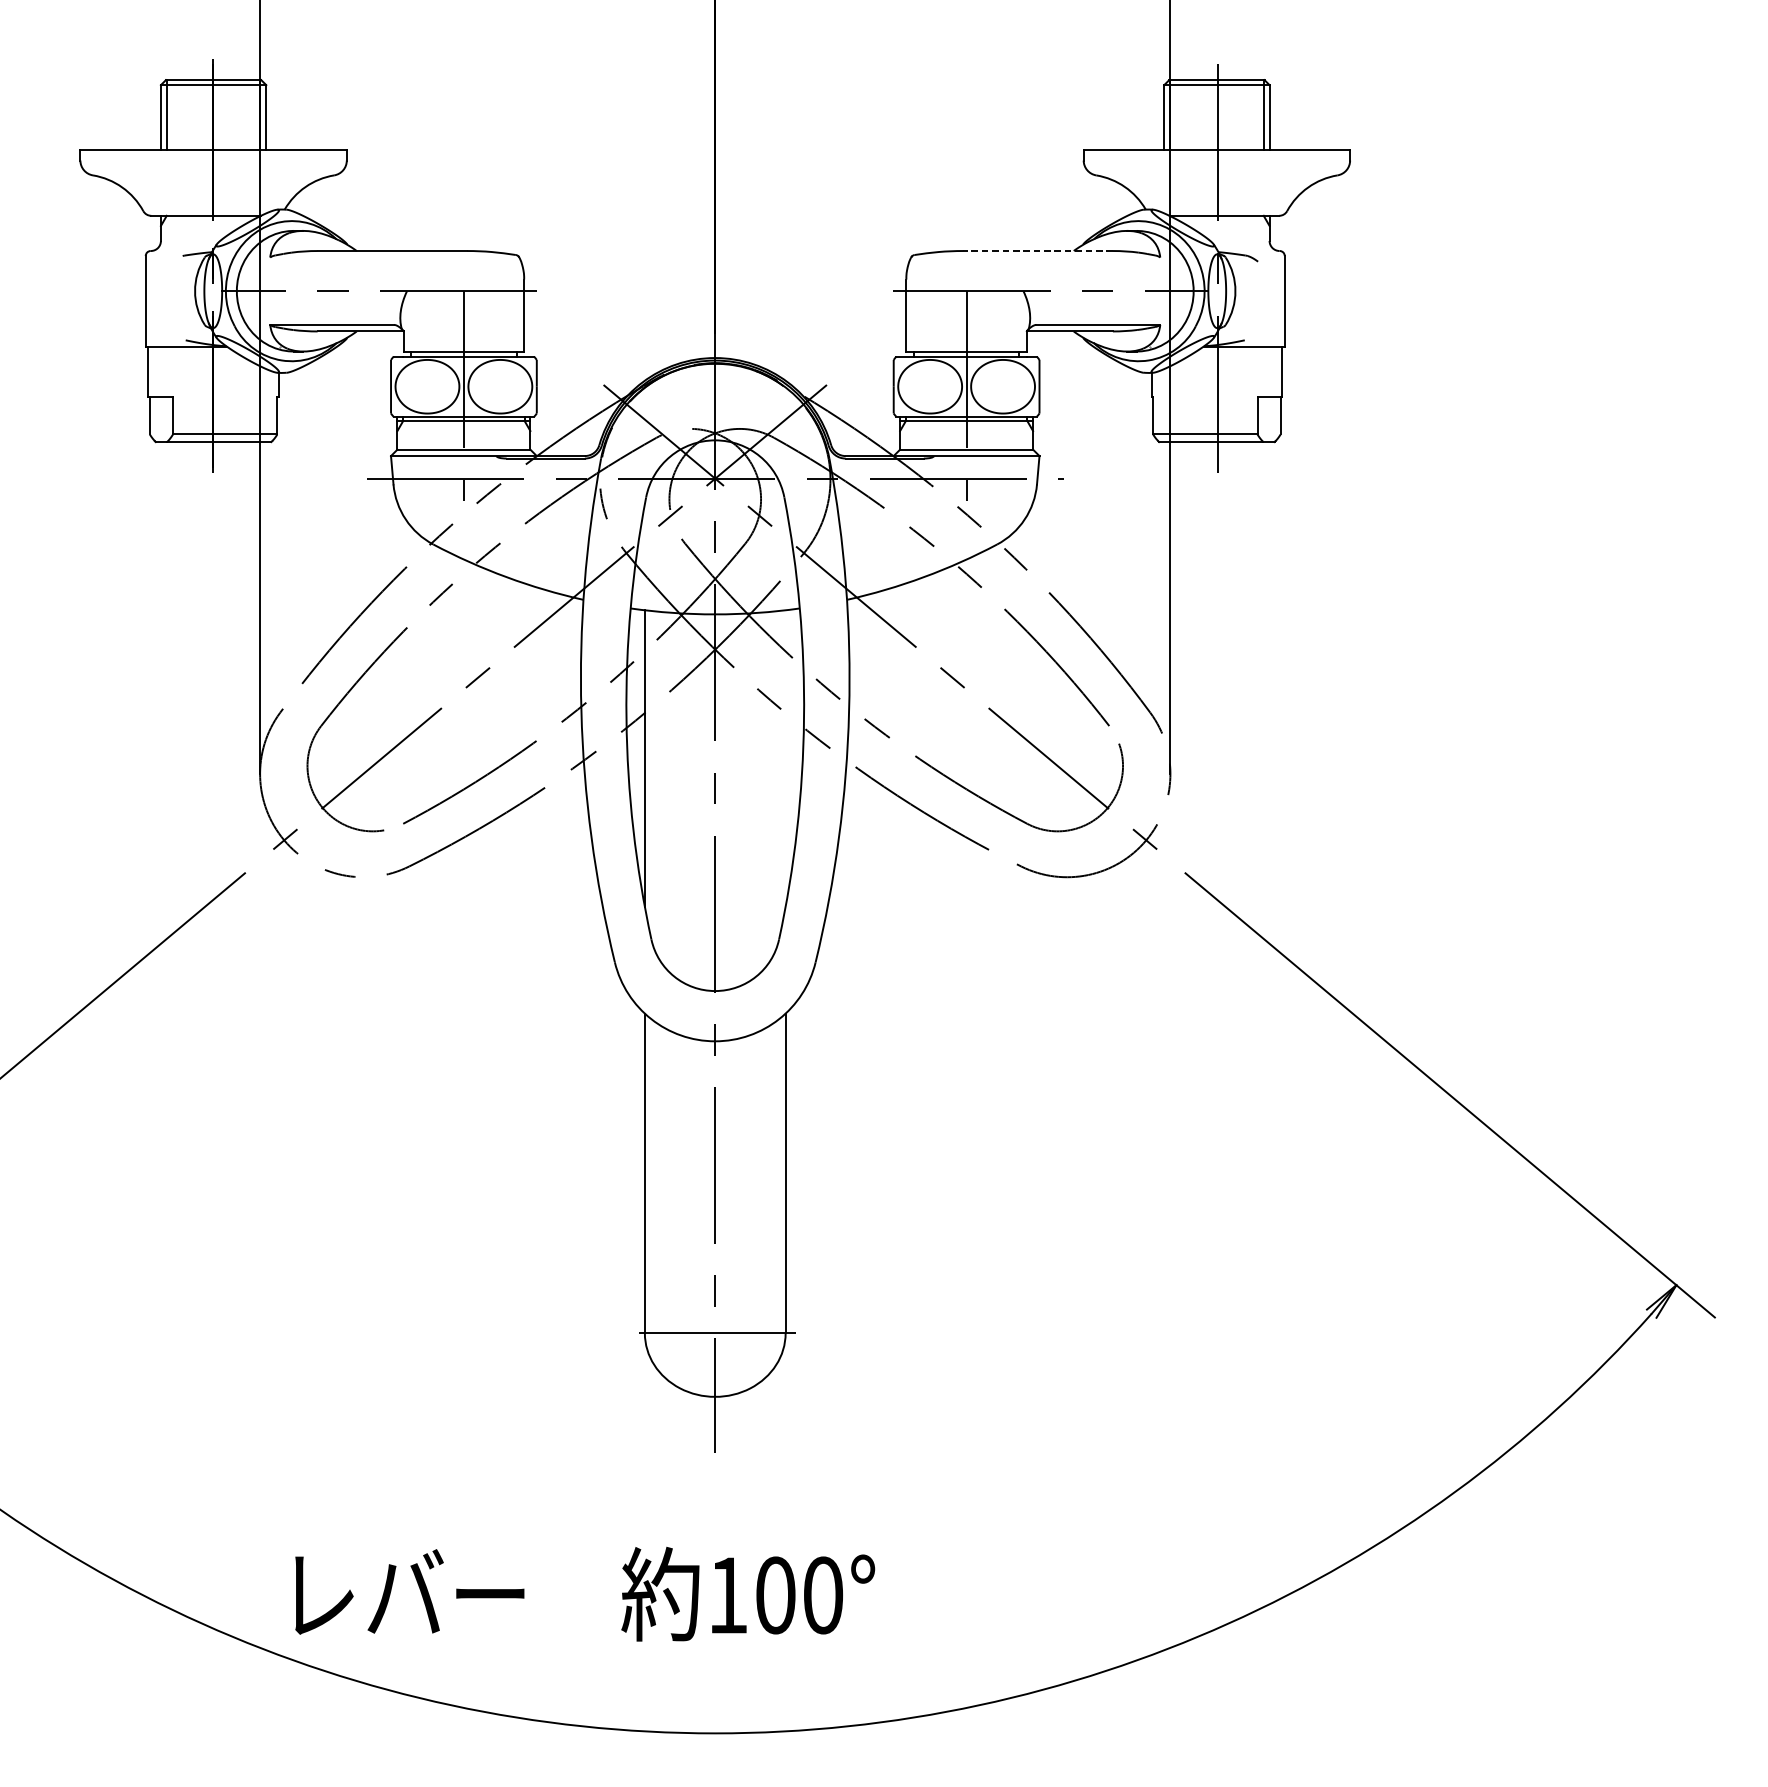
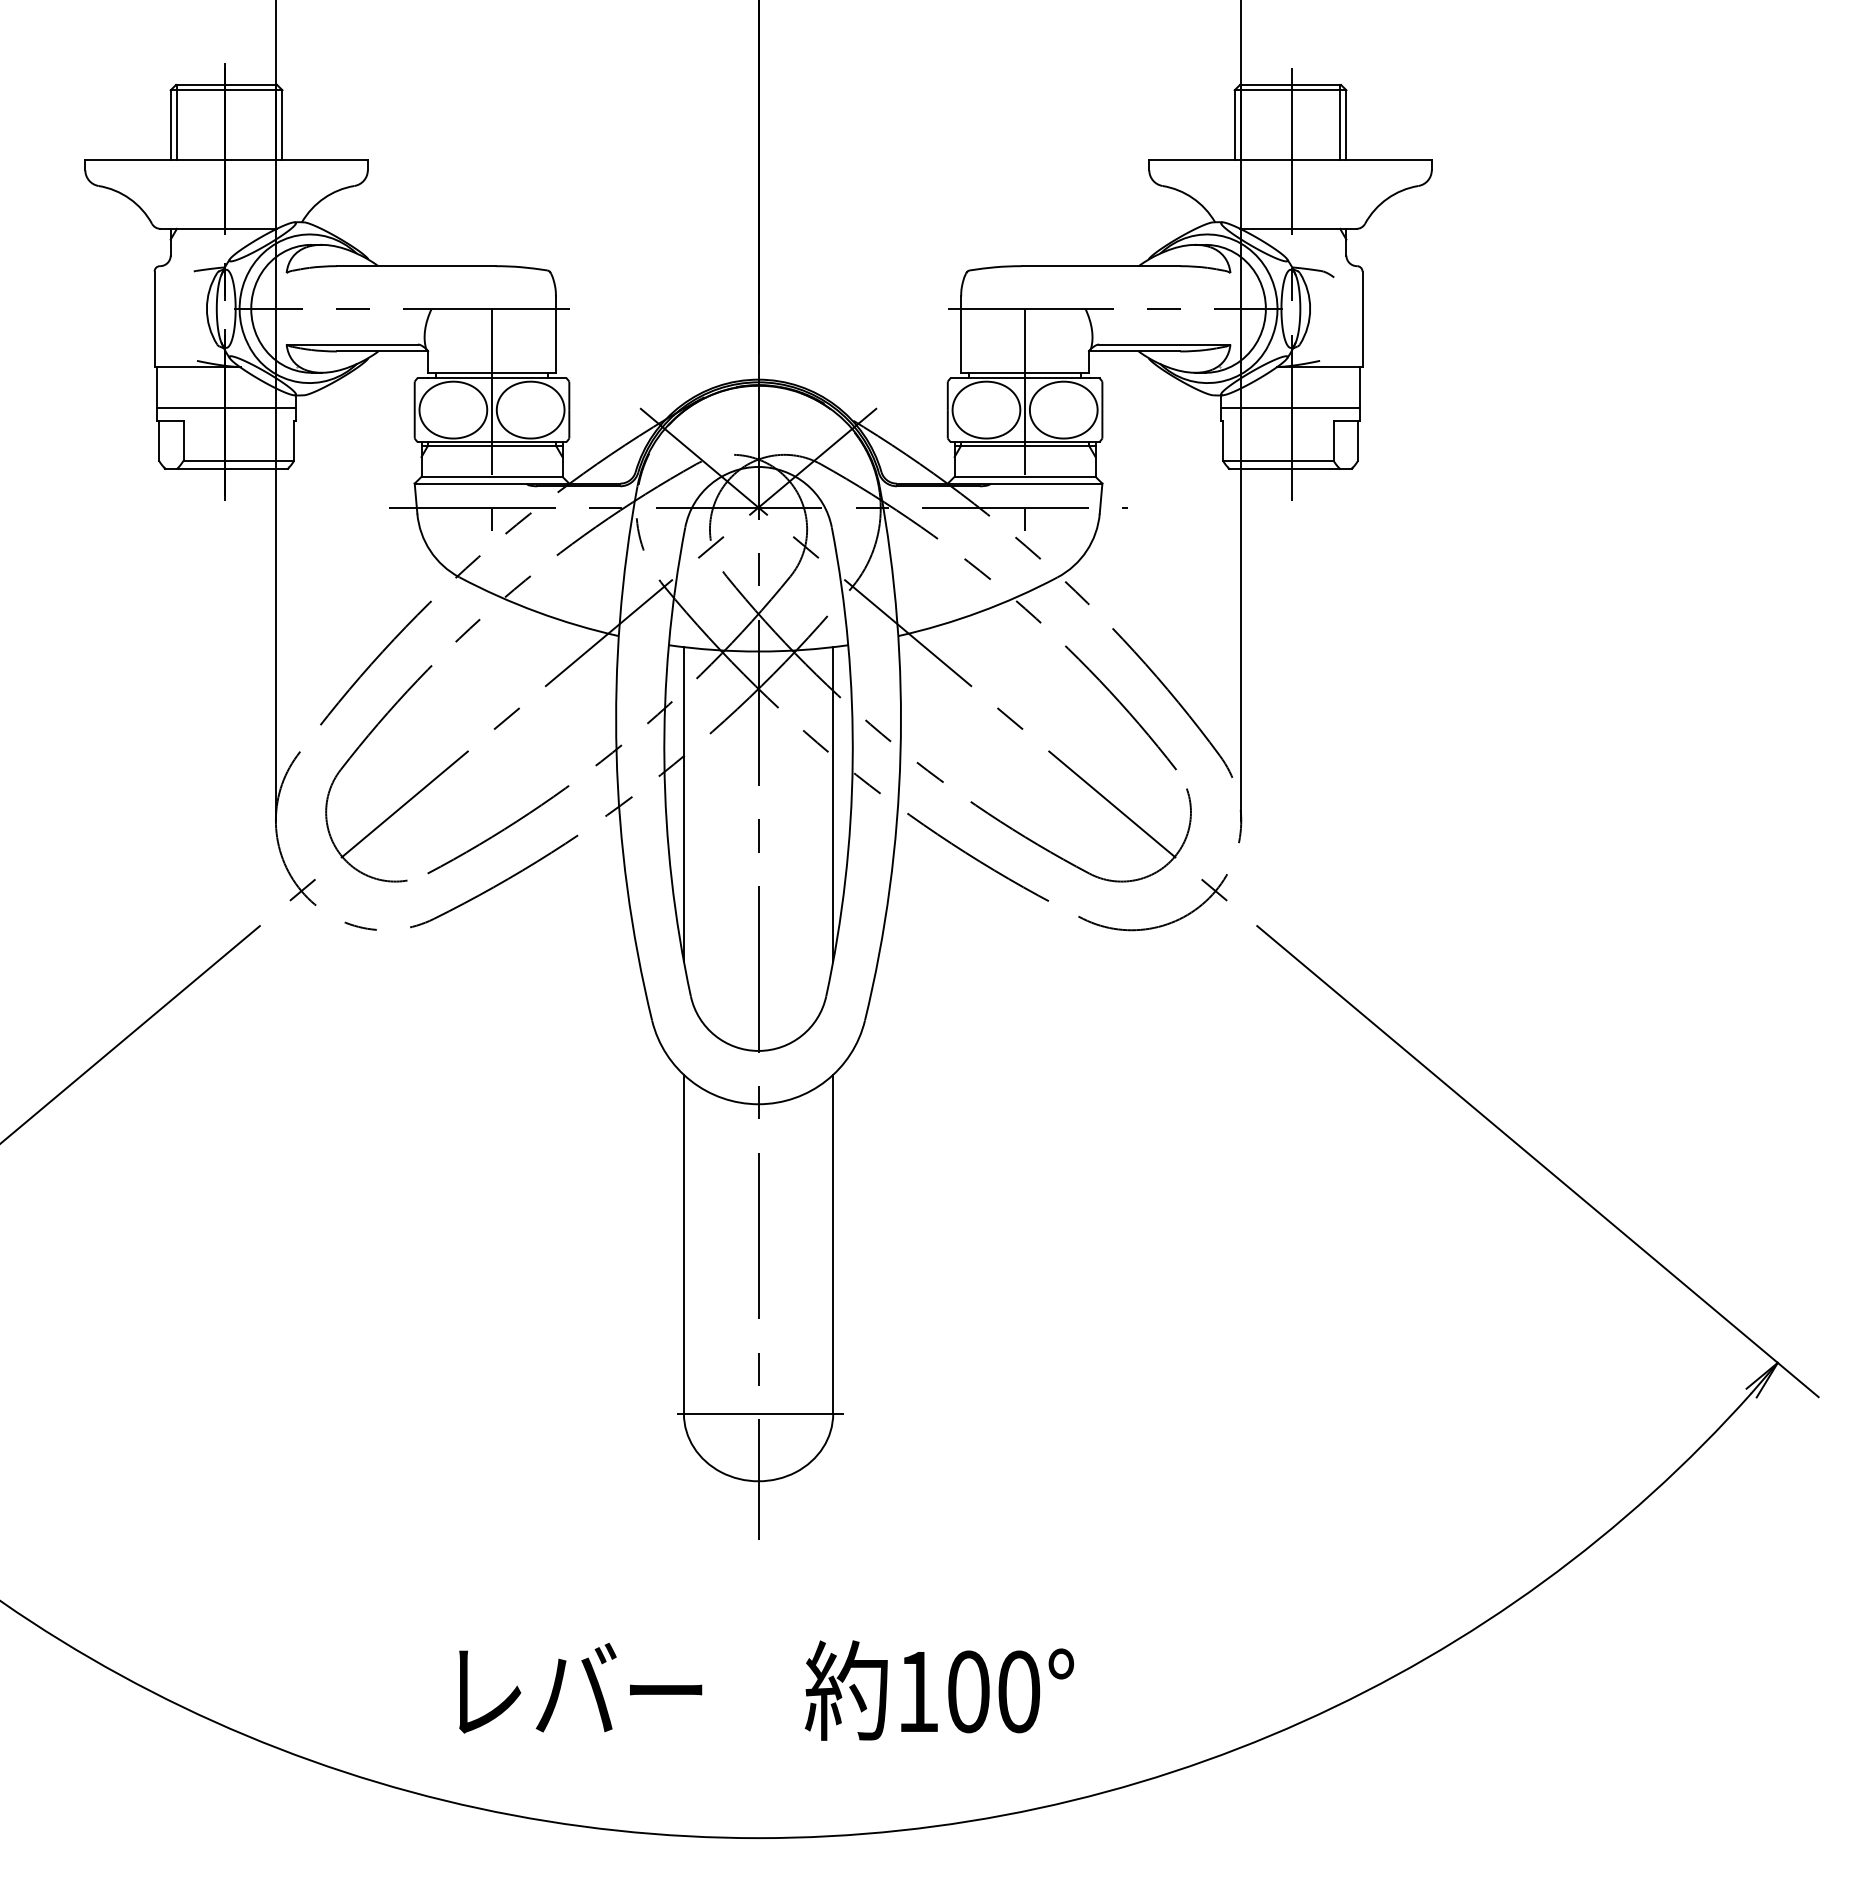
line: (1037, 251) -> (1100, 266), dashed -> solid
line: (213, 385) -> (226, 408), added
line: (1216, 385) -> (1290, 408), added
line: (785, 758) -> (833, 804), added
text: (585, 1594) -> (766, 1690), moved

